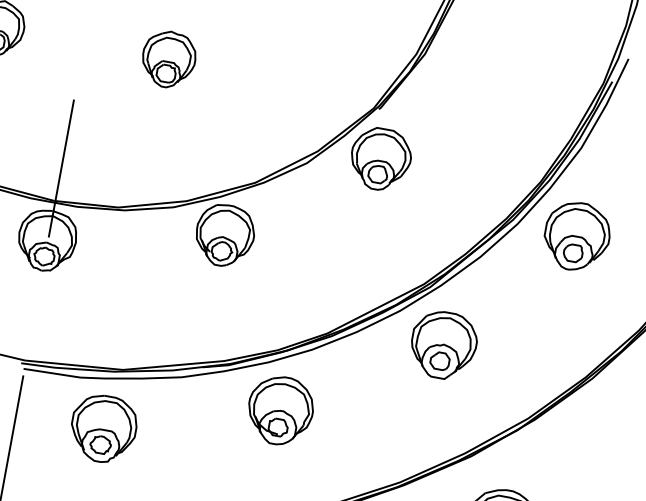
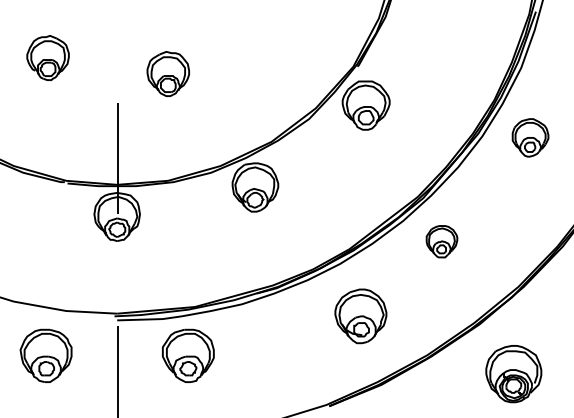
part: (167, 58) -> (167, 73), moved
part: (577, 236) -> (530, 137), size x0.7
part: (443, 344) -> (441, 241), size x0.6
part: (279, 410) -> (360, 316), moved

